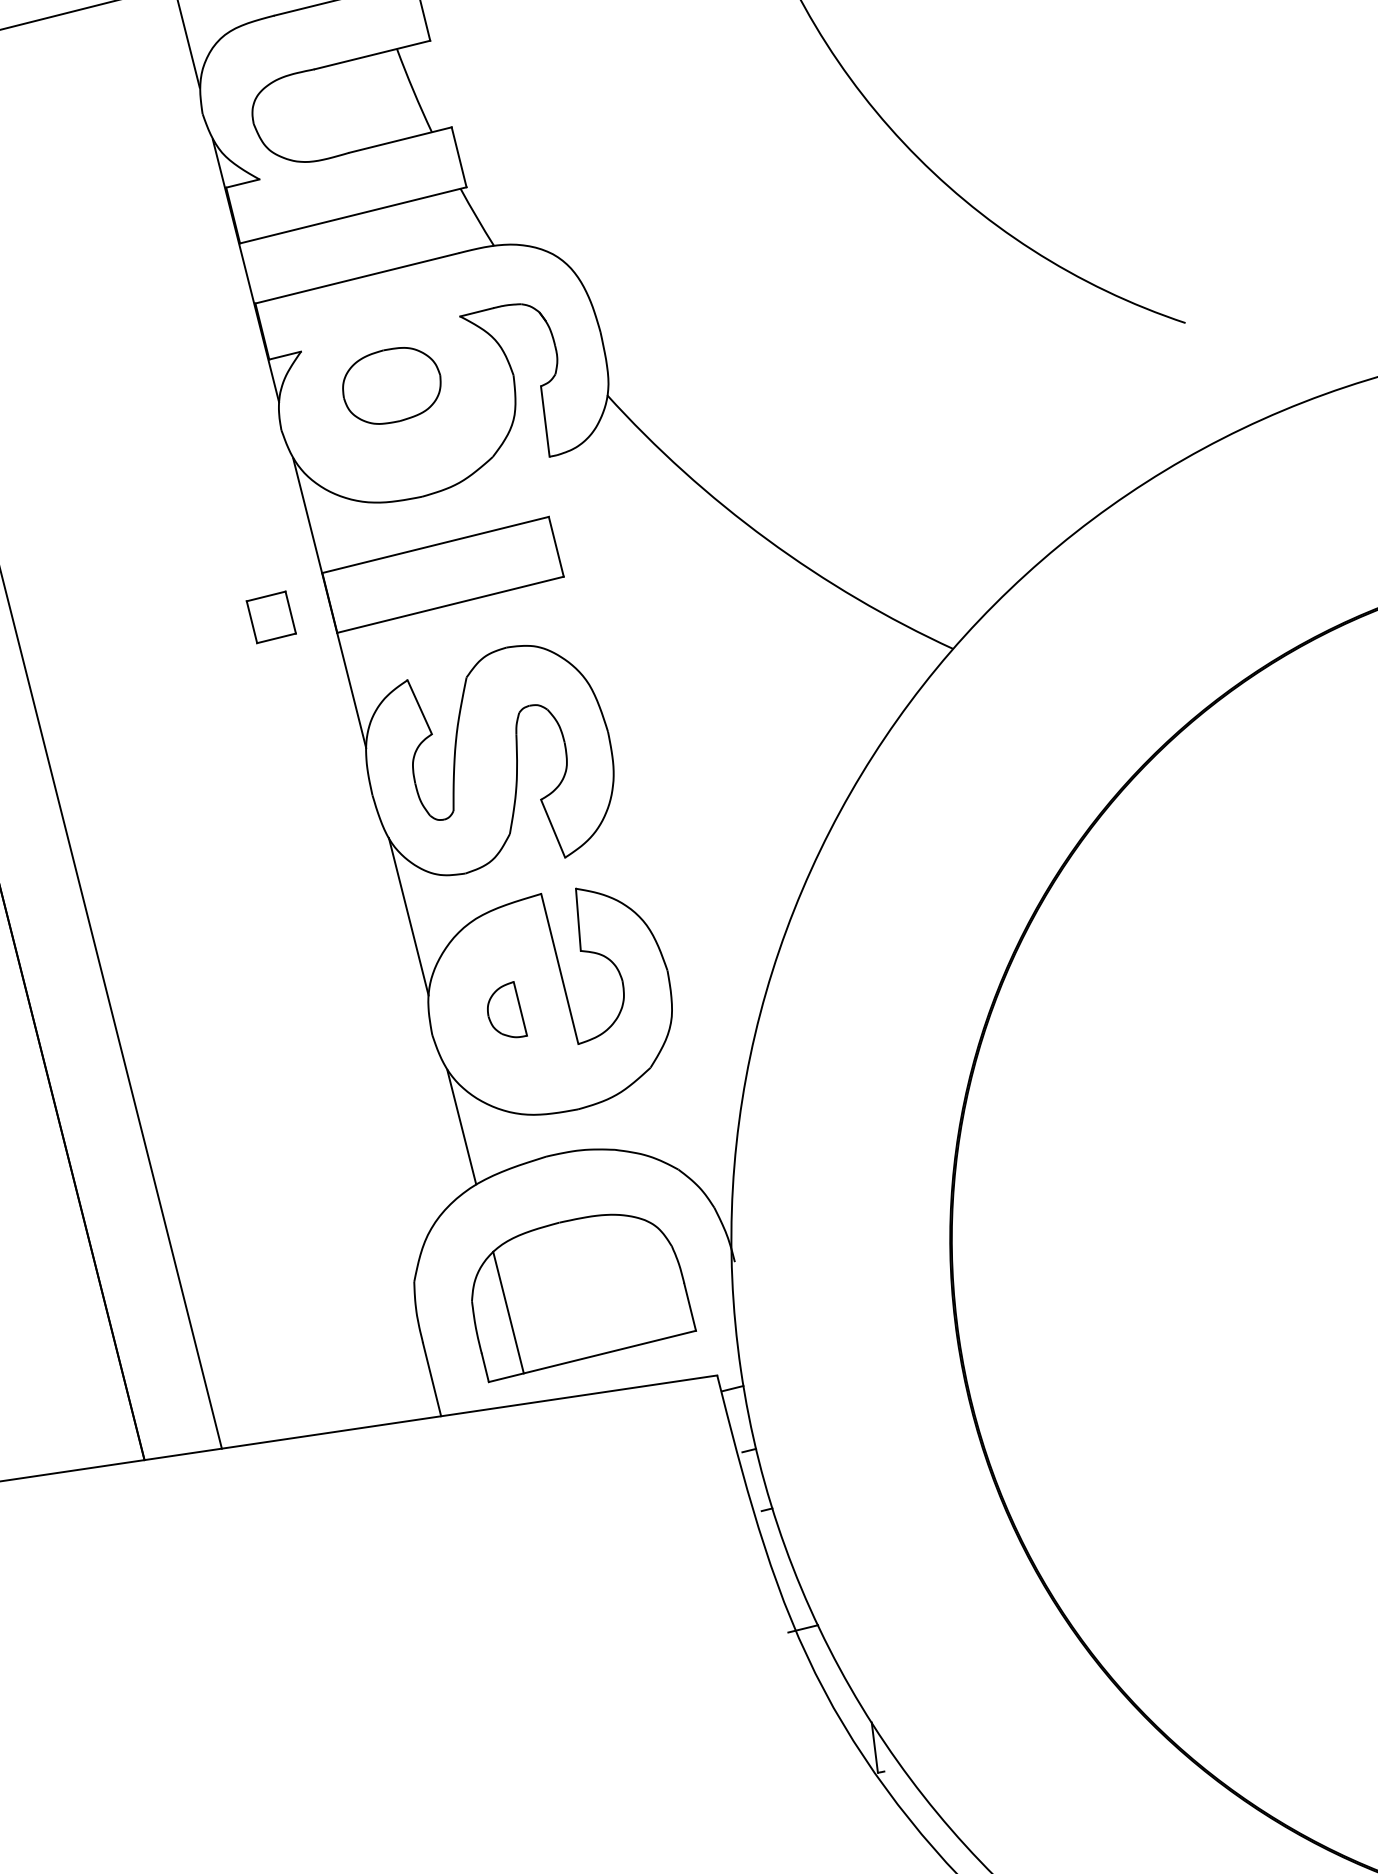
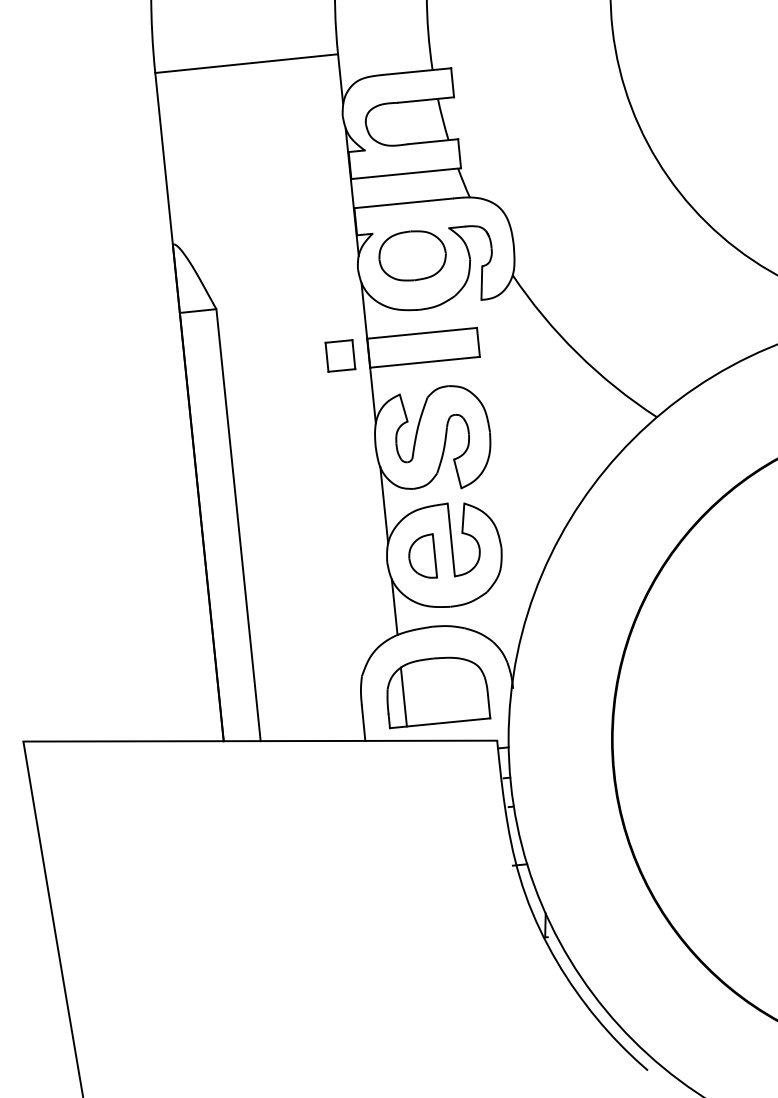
part: (391, 384) -> (412, 255), size x1.43
part: (271, 616) -> (340, 355), size x1.43
part: (504, 1010) -> (422, 555), size x1.67

